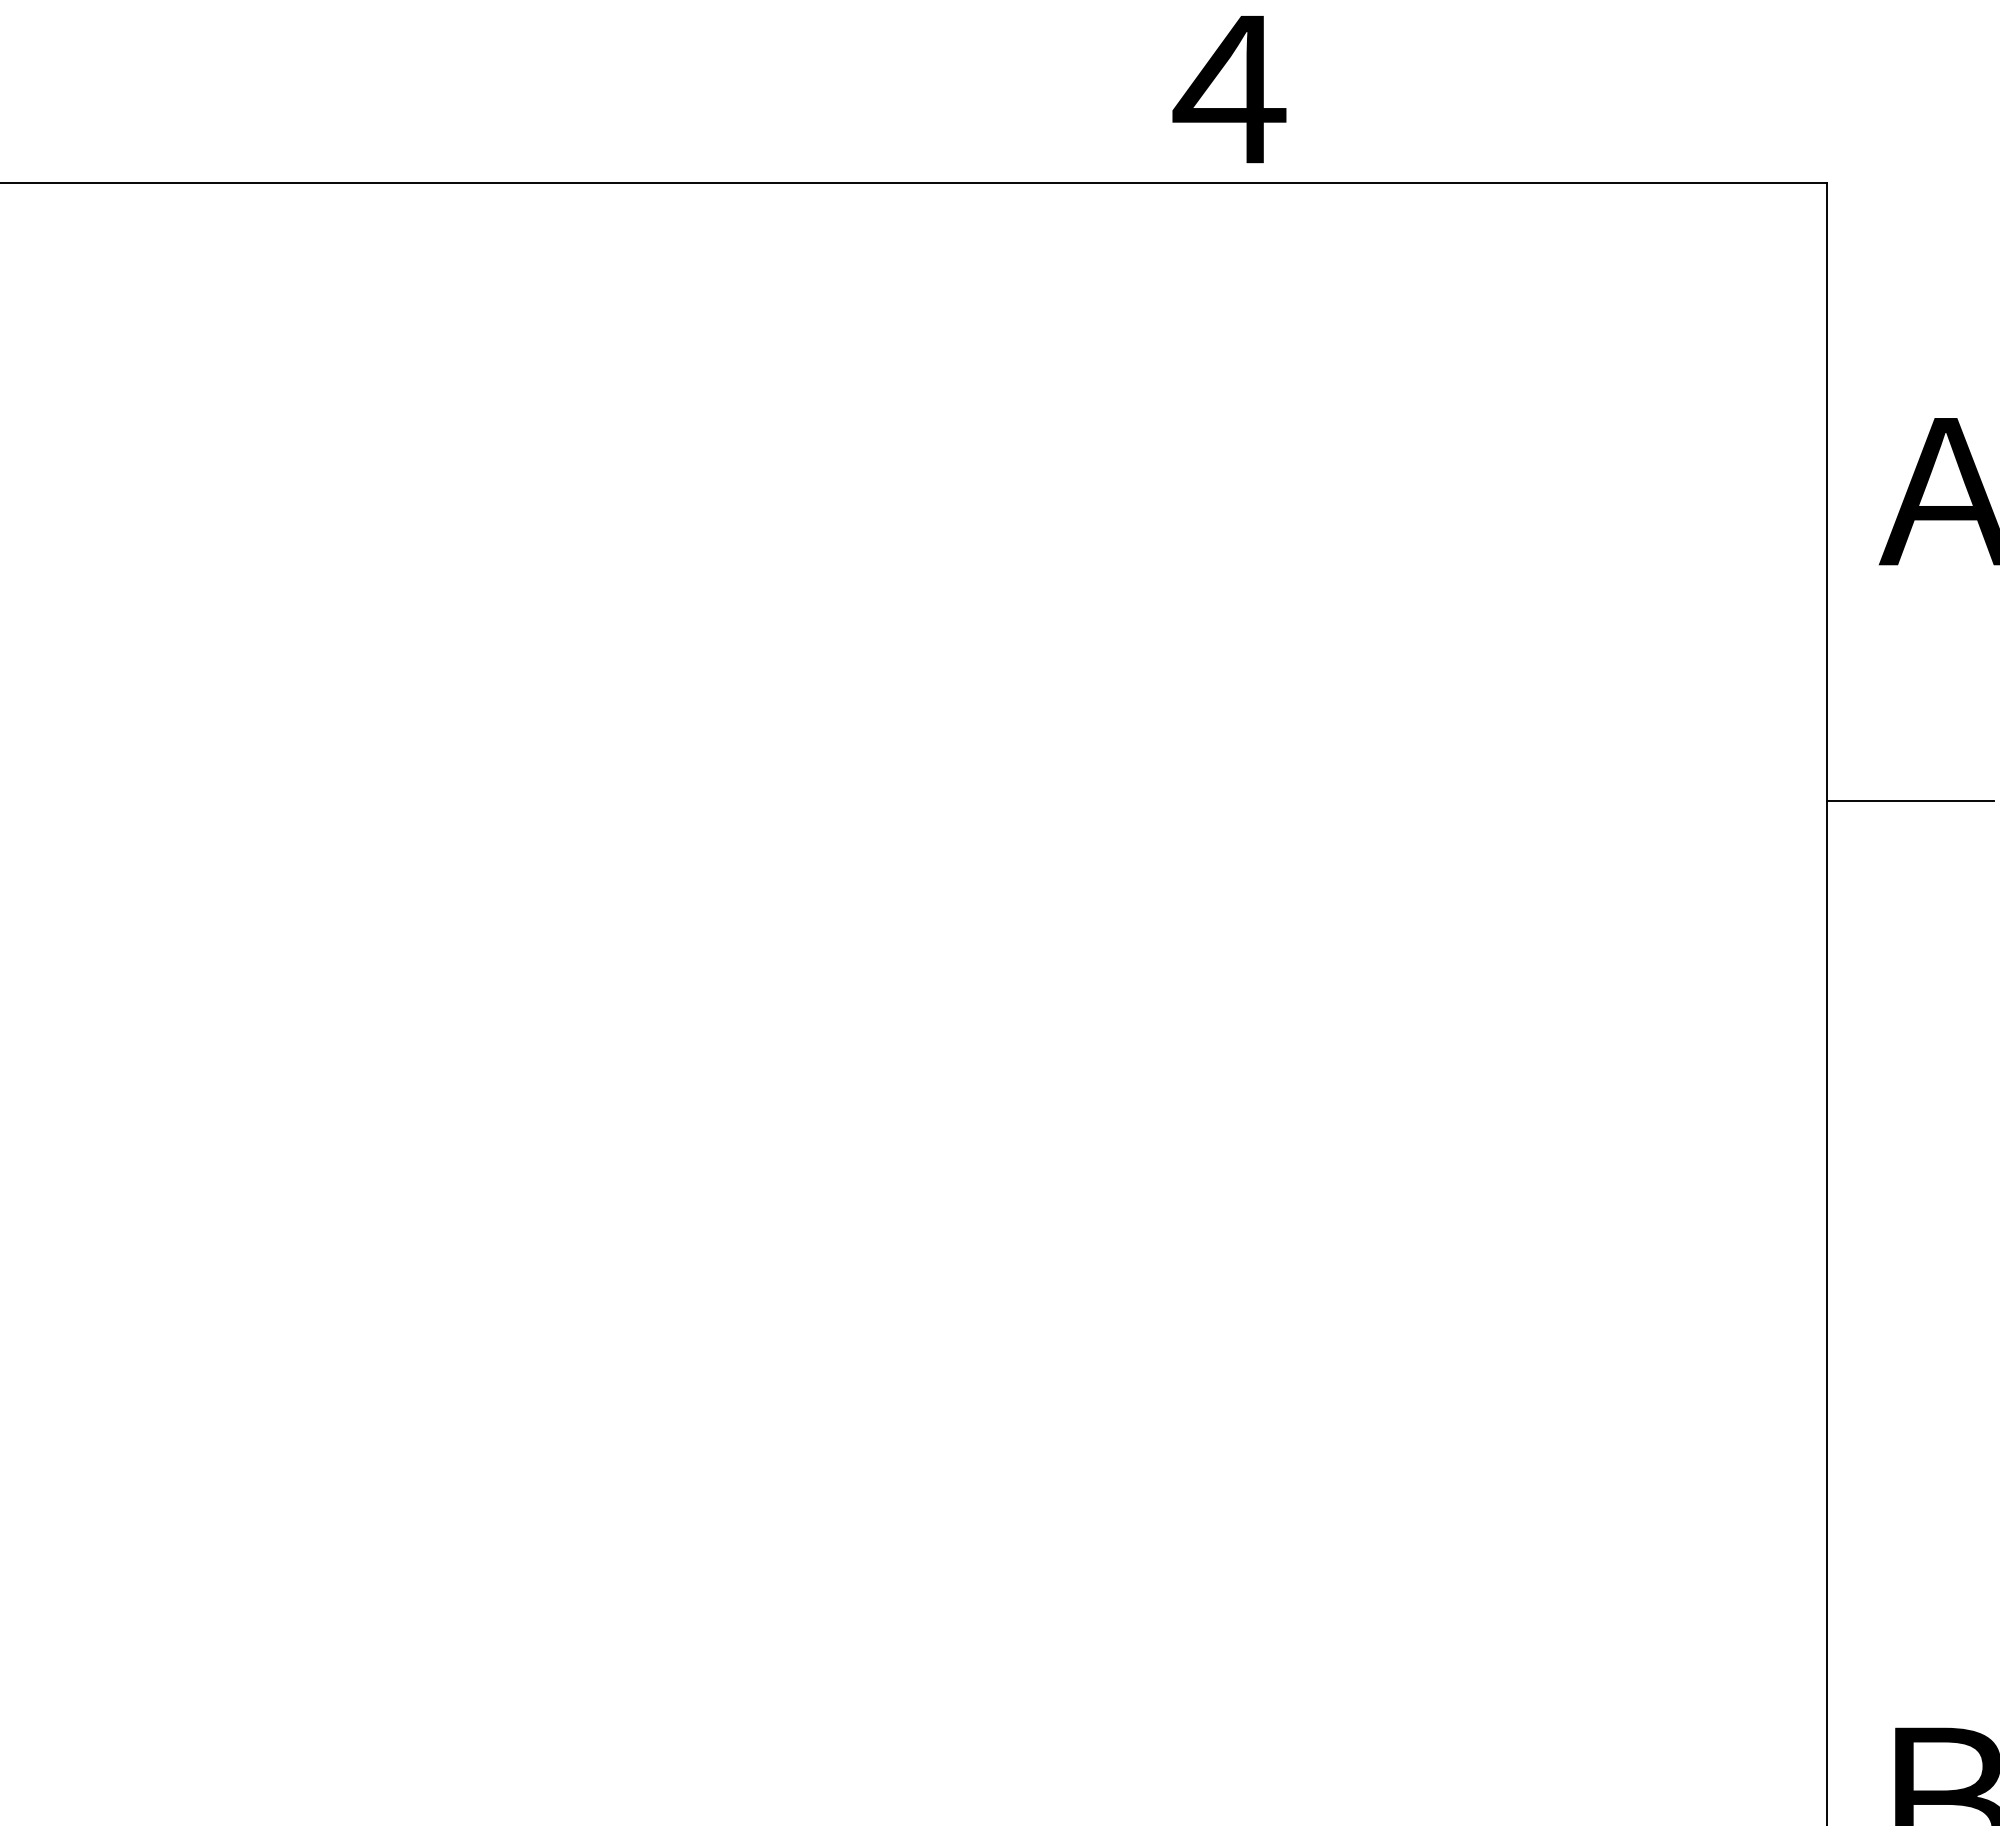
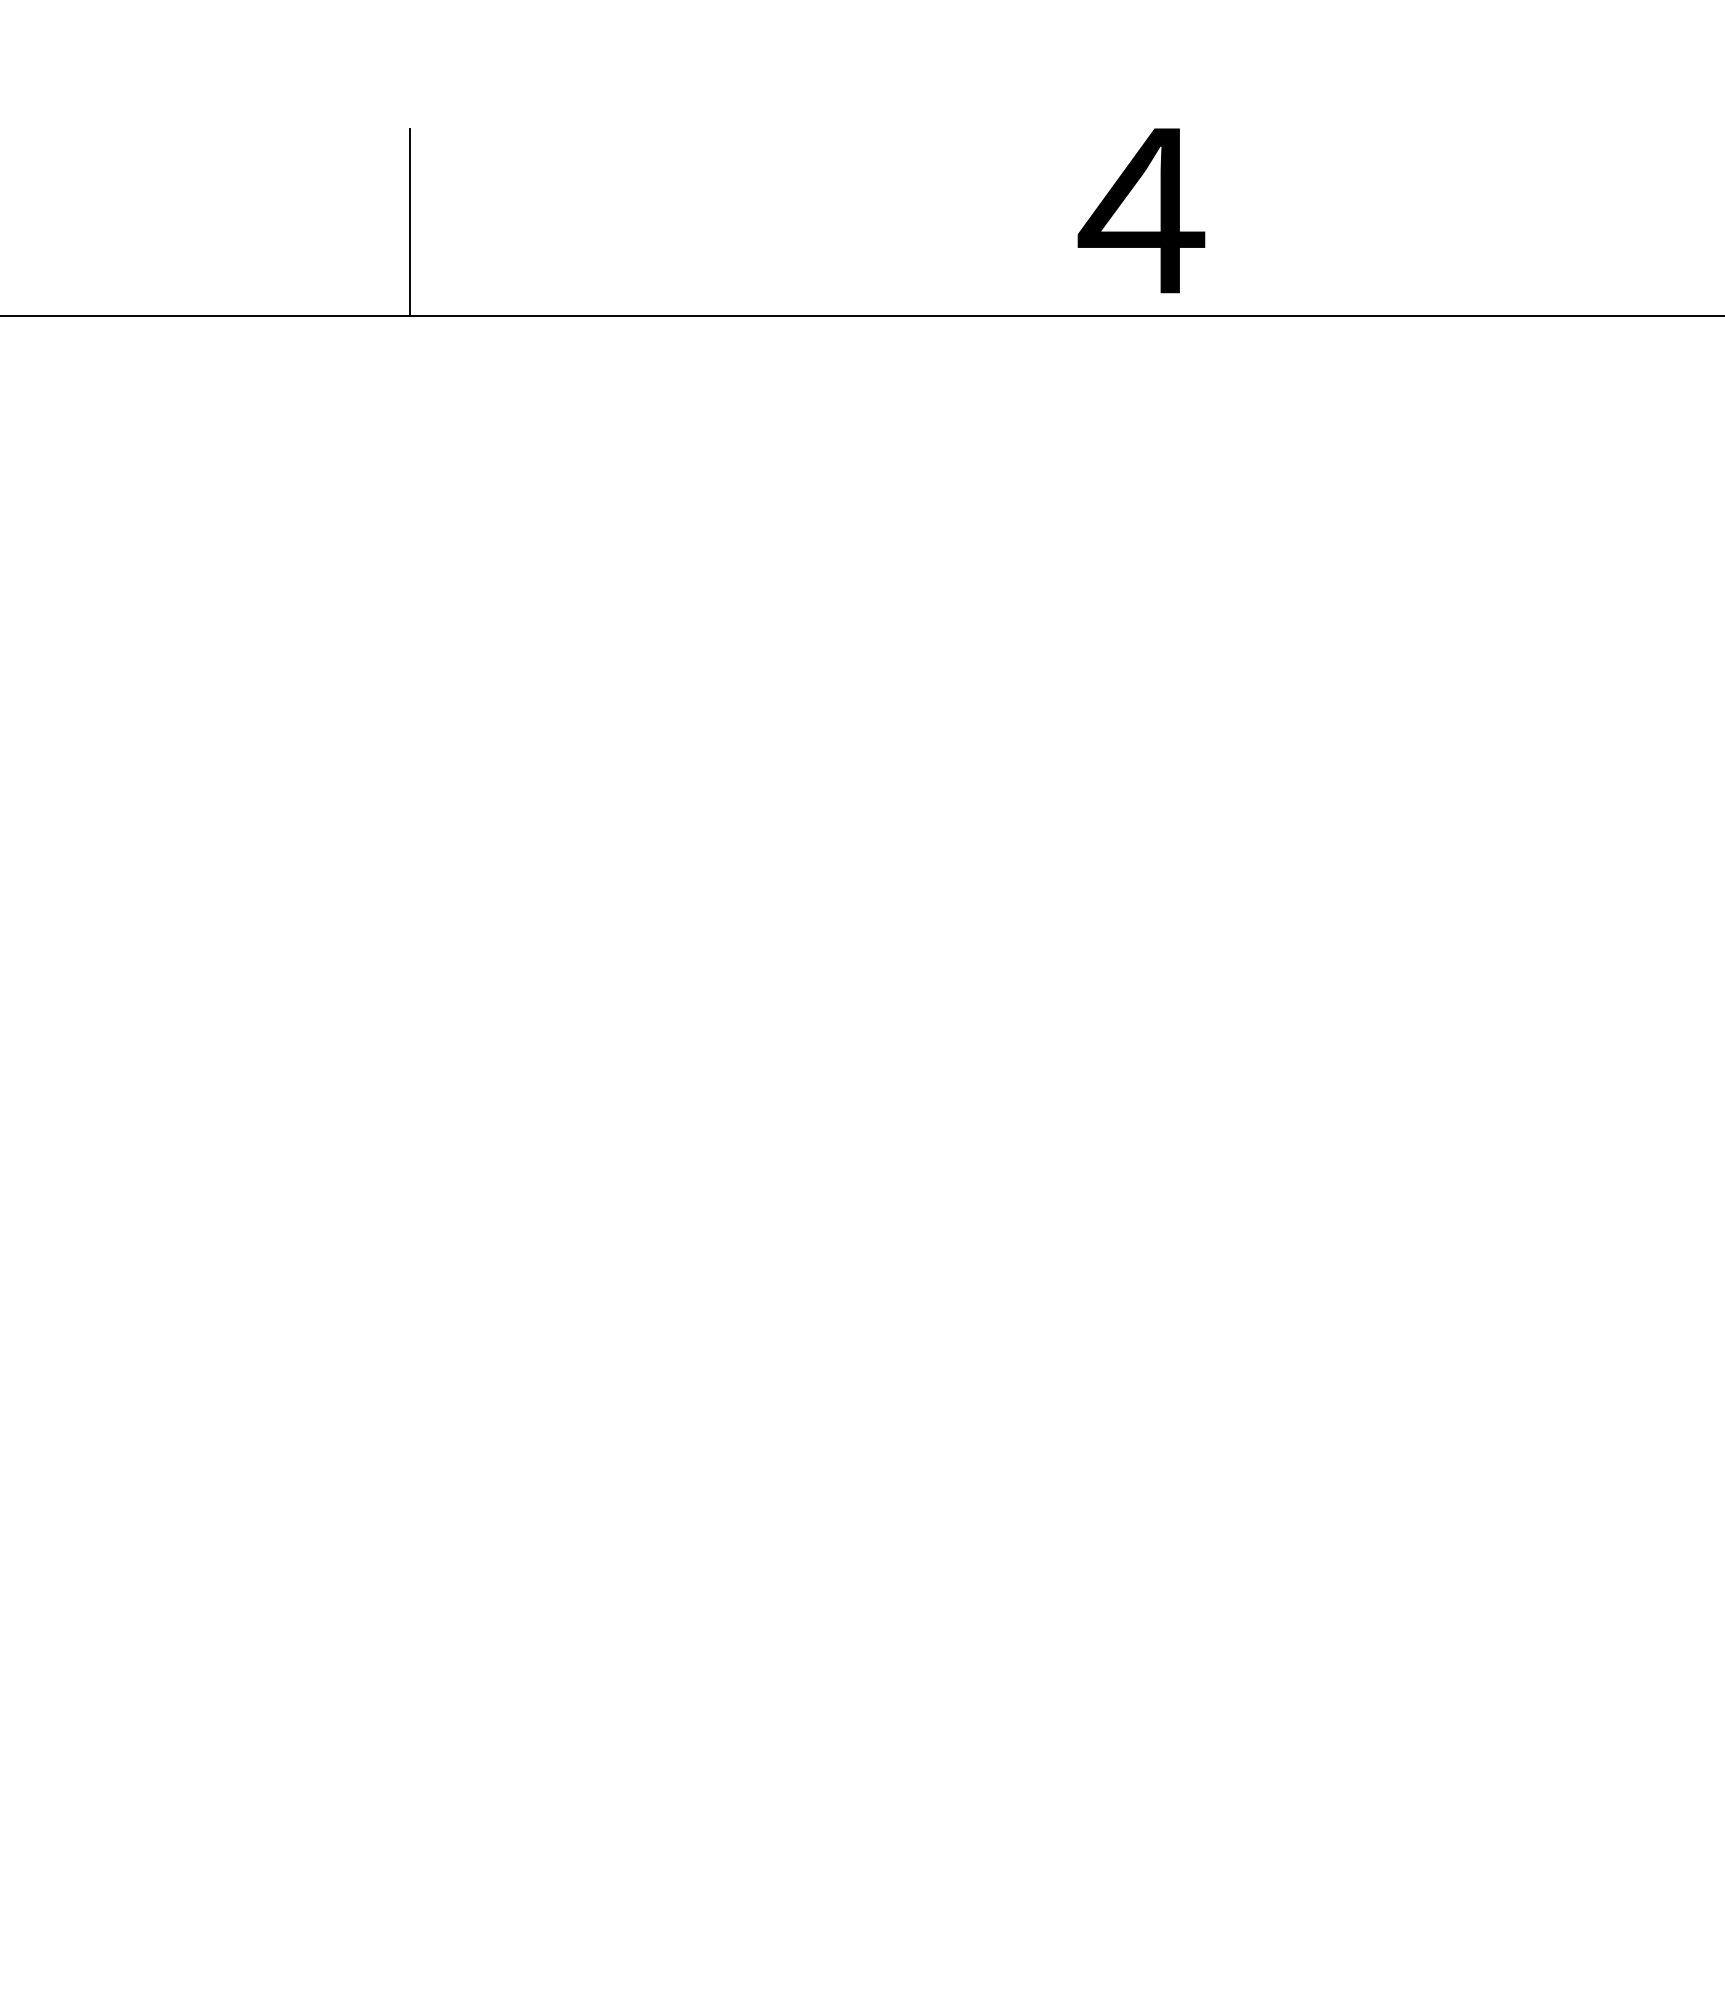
line: (575, 99) -> (409, 222), added

